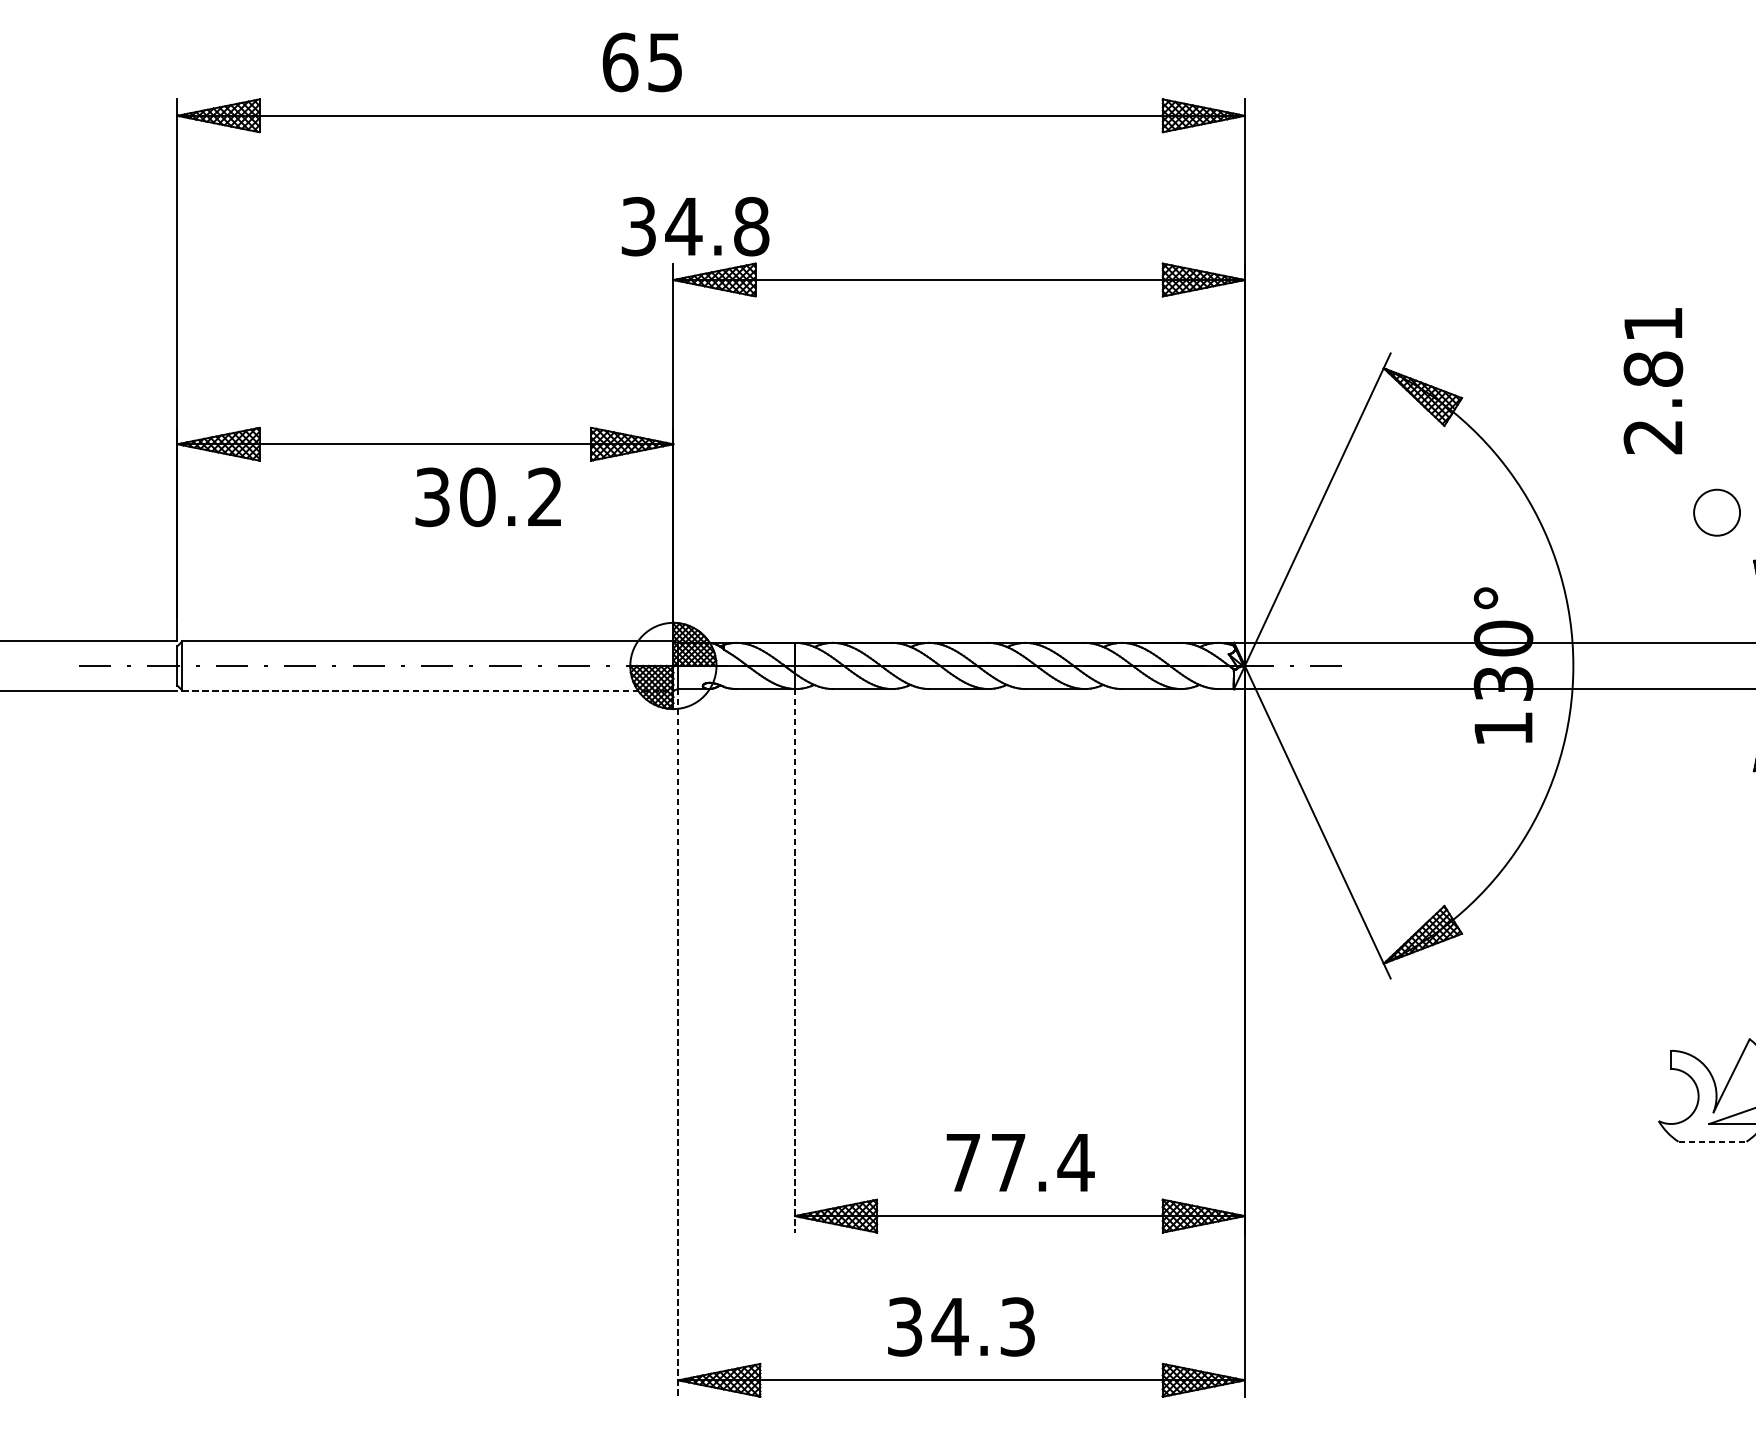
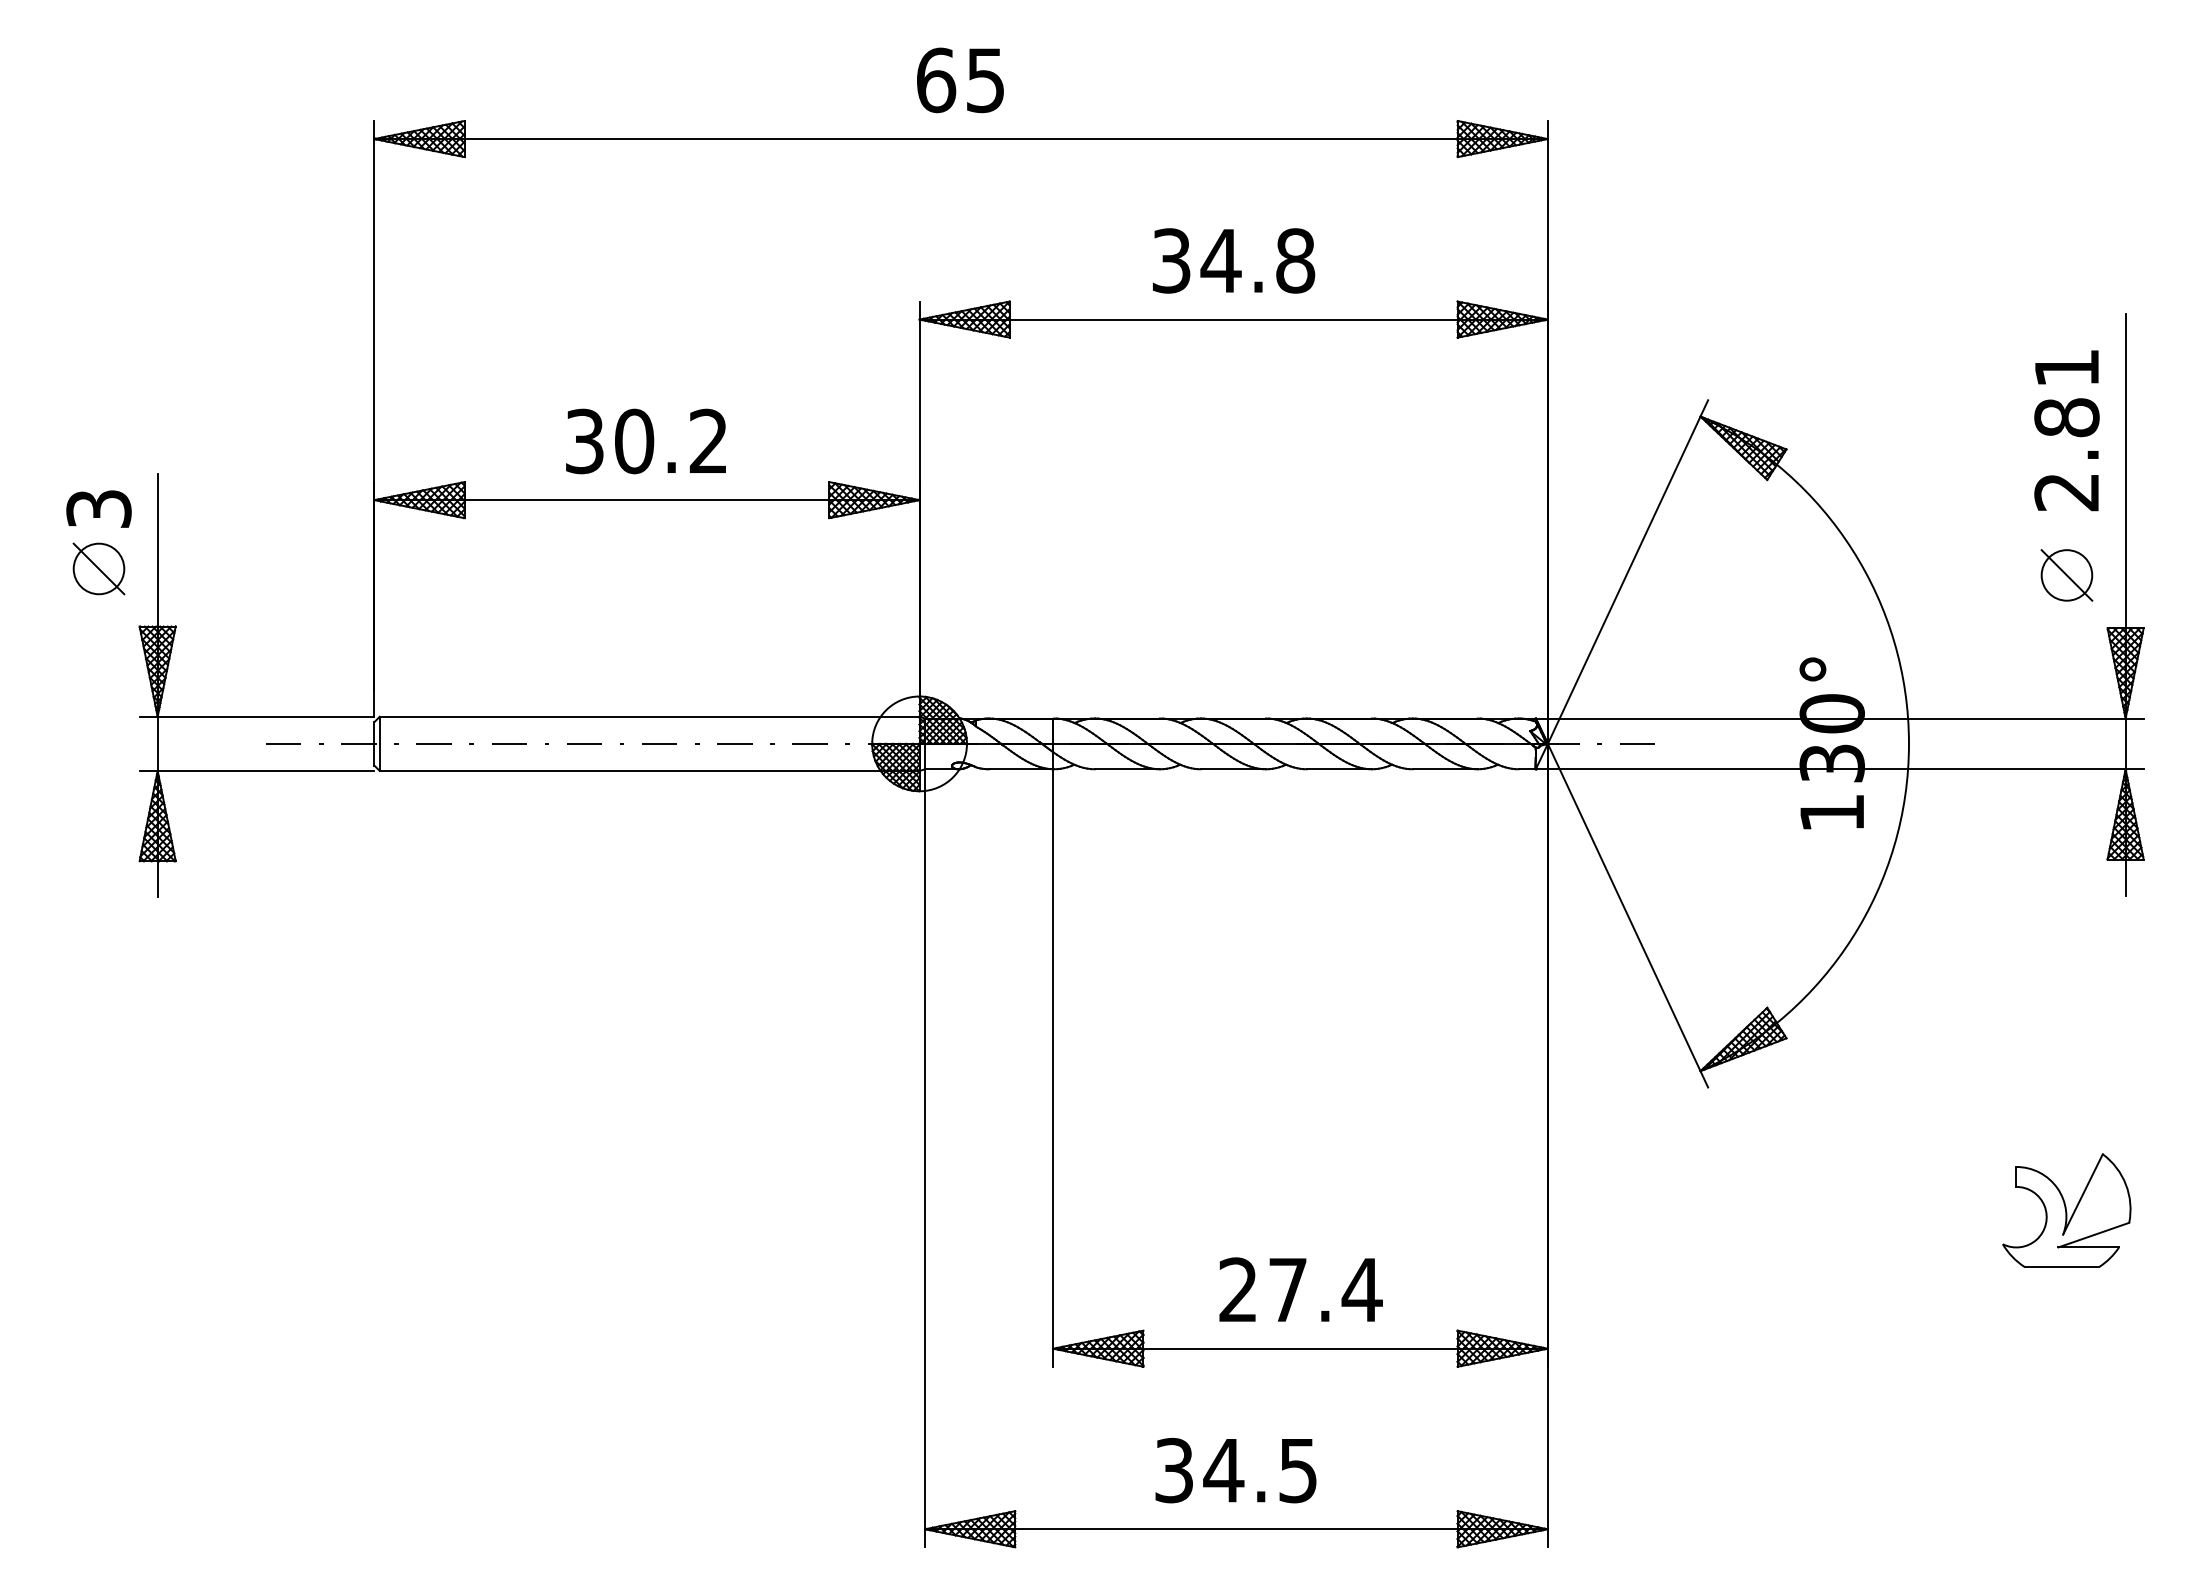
text: (642, 62) -> (960, 80), moved
text: (696, 226) -> (1234, 260), moved
text: (1652, 380) -> (2066, 430), moved
text: (487, 497) -> (645, 441), moved
line: (1716, 512) -> (2066, 575), added
line: (427, 690) -> (649, 770), dashed -> solid
line: (795, 961) -> (1053, 1068), dashed -> solid
line: (678, 1043) -> (925, 1158), dashed -> solid
line: (1713, 1141) -> (2062, 1266), dashed -> solid
text: (962, 1162) -> (1237, 1289), 77.4 -> 27.4
text: (1017, 1325) -> (1297, 1469), 34.3 -> 34.5

